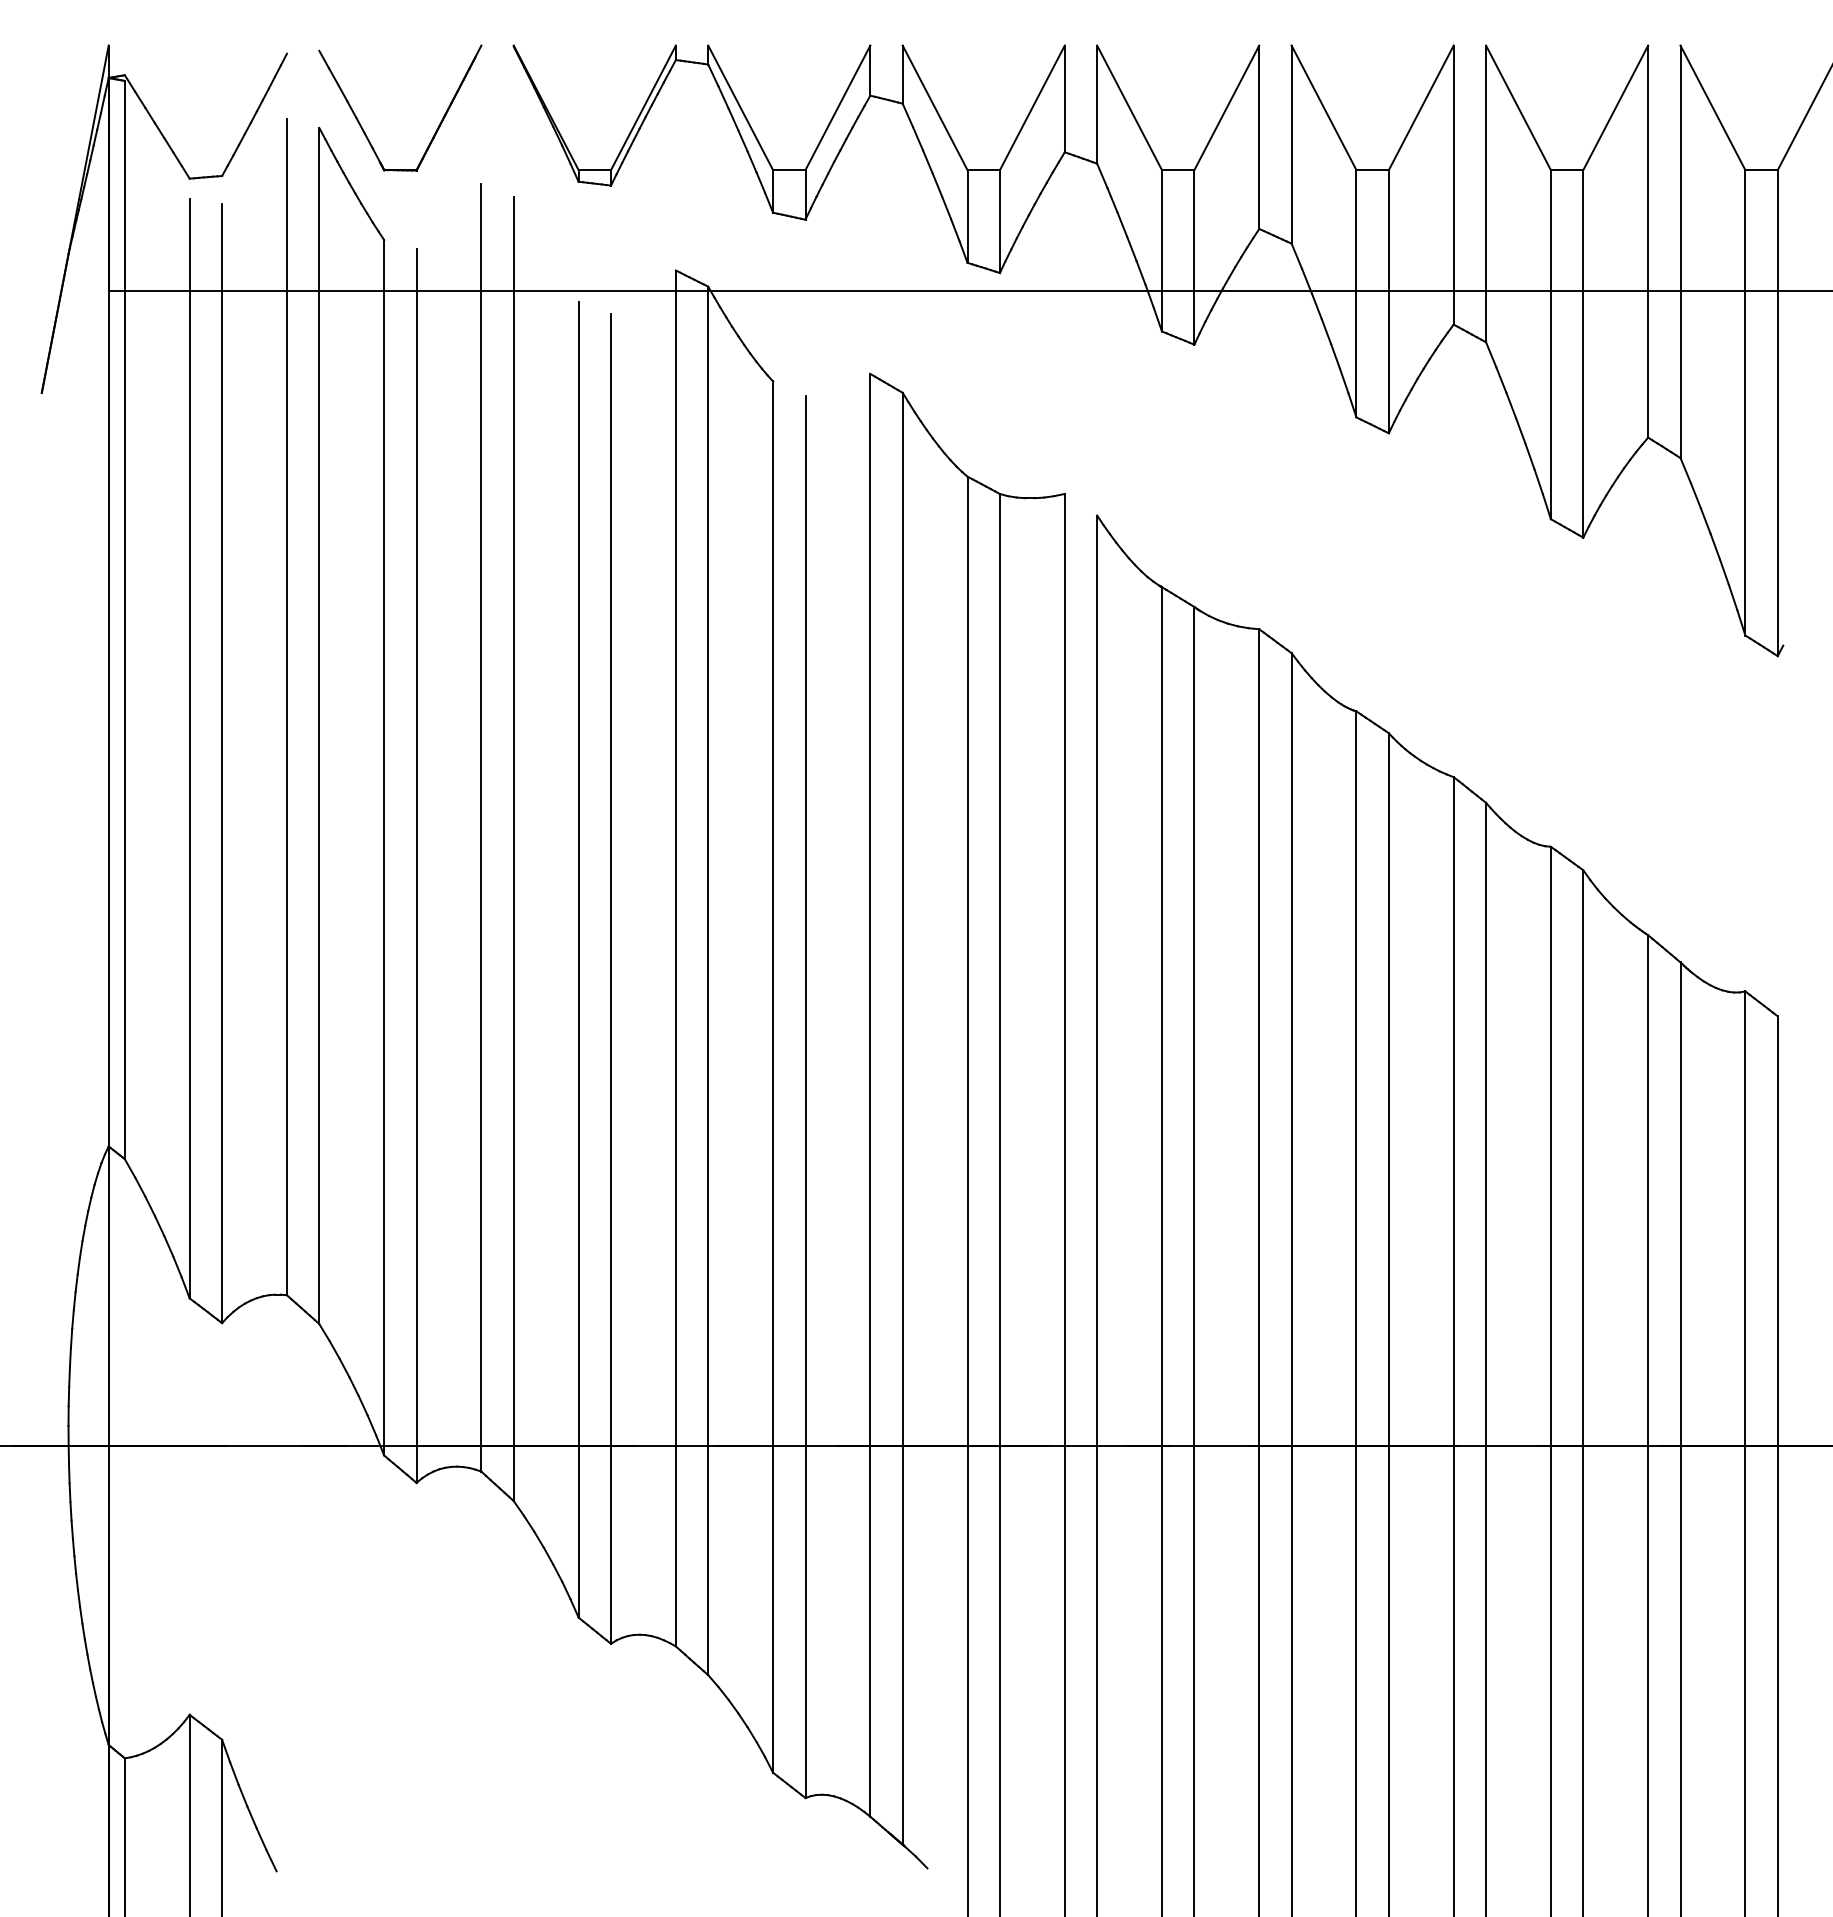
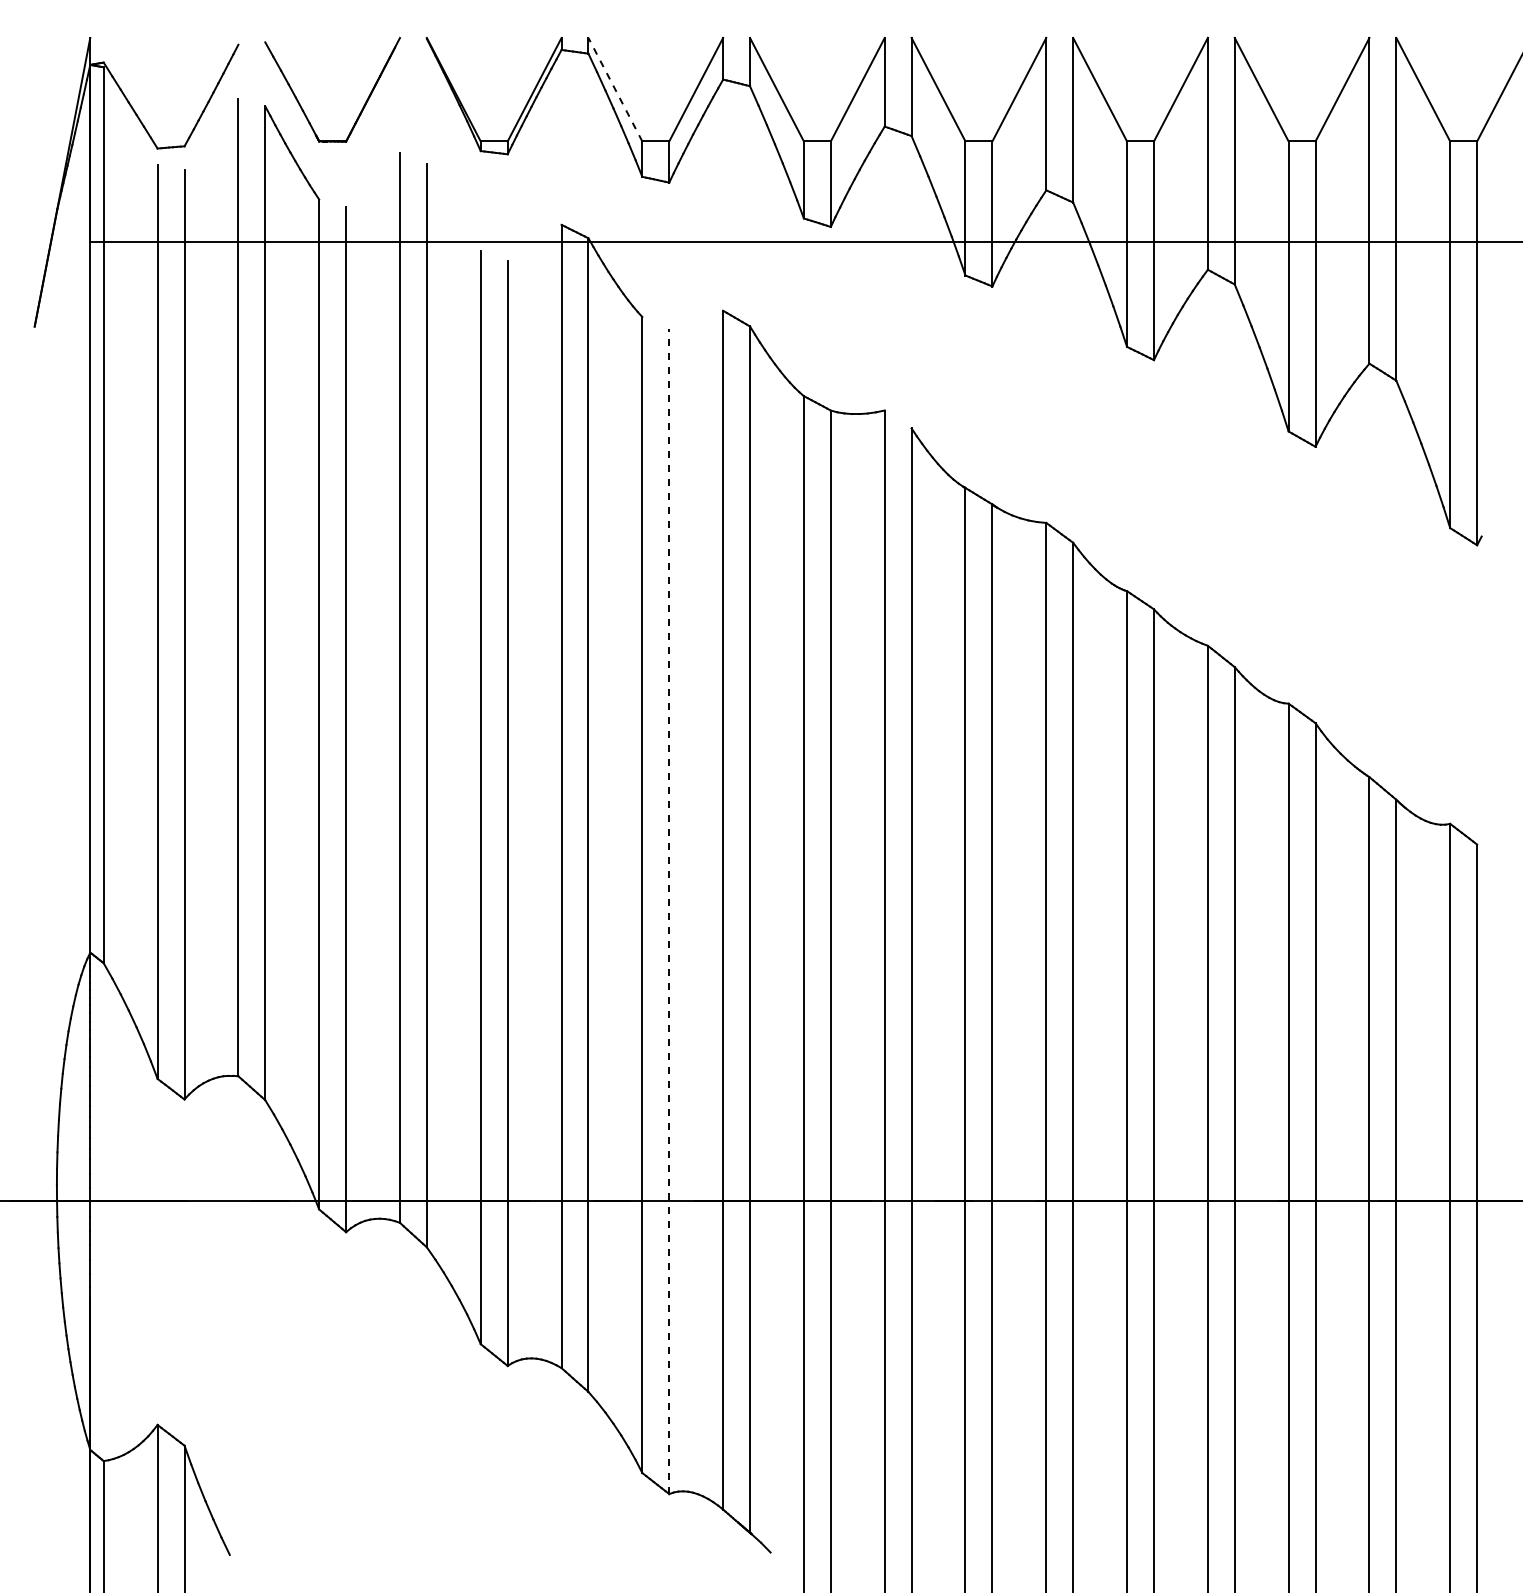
line: (740, 107) -> (615, 89), solid -> dashed
line: (805, 1097) -> (669, 911), solid -> dashed

